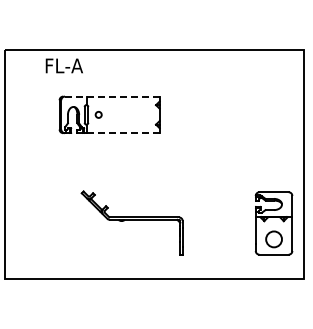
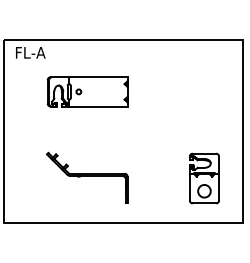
text: (63, 65) -> (30, 52), moved
line: (111, 96) -> (89, 77), dashed -> solid
line: (123, 133) -> (98, 106), dashed -> solid
part: (131, 222) -> (86, 177), moved
part: (273, 223) -> (204, 178), moved

